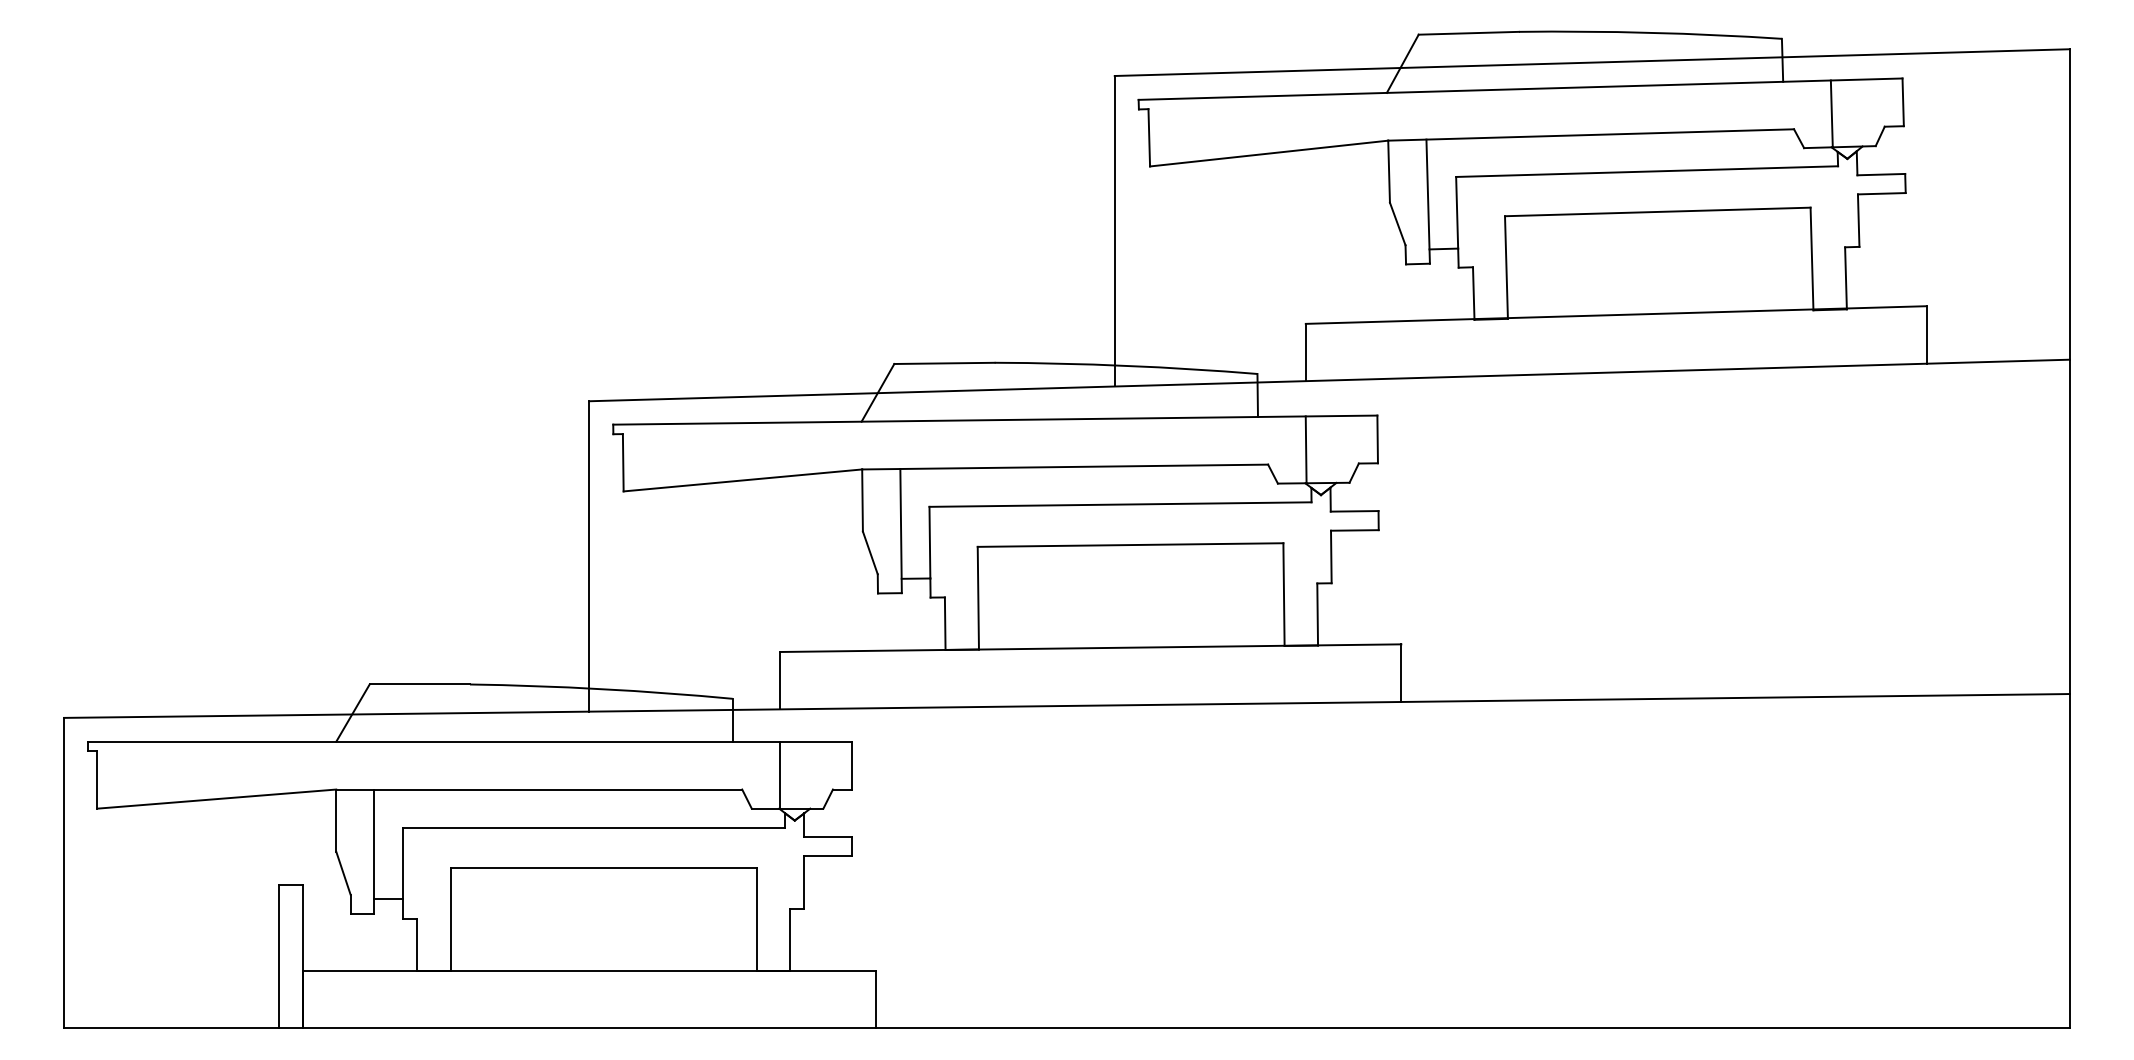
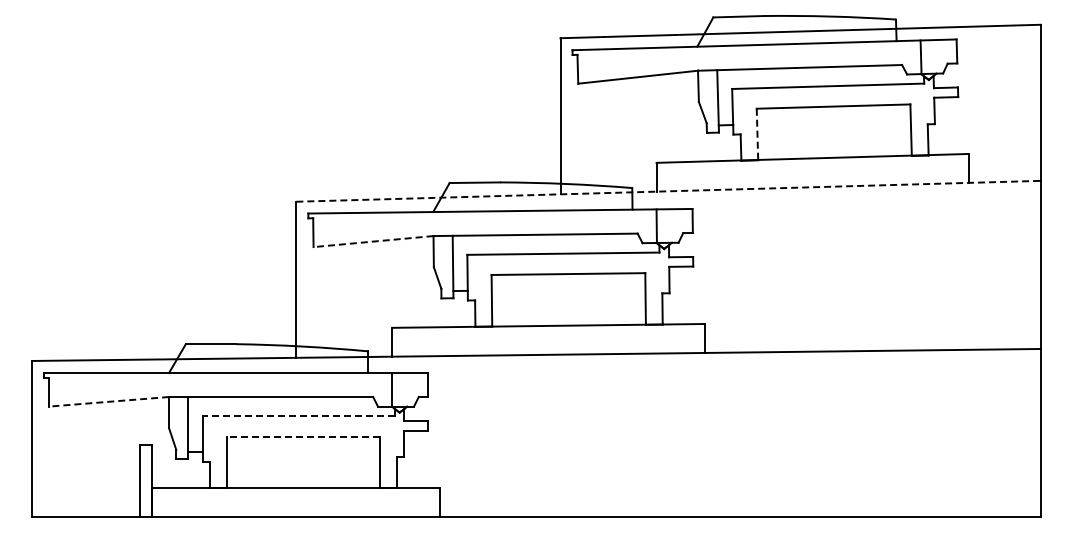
line: (1506, 267) -> (757, 134), solid -> dashed
line: (1331, 380) -> (669, 191), solid -> dashed
line: (742, 480) -> (373, 241), solid -> dashed
line: (215, 798) -> (108, 401), solid -> dashed
line: (593, 828) -> (298, 416), solid -> dashed
line: (603, 868) -> (303, 436), solid -> dashed

